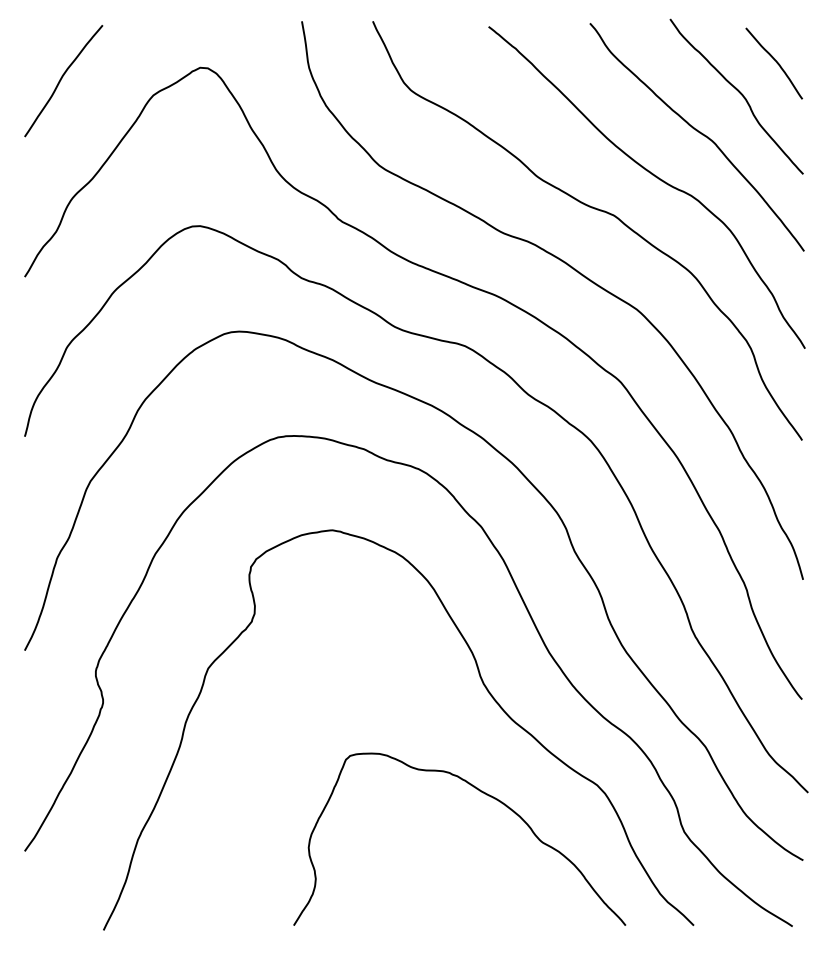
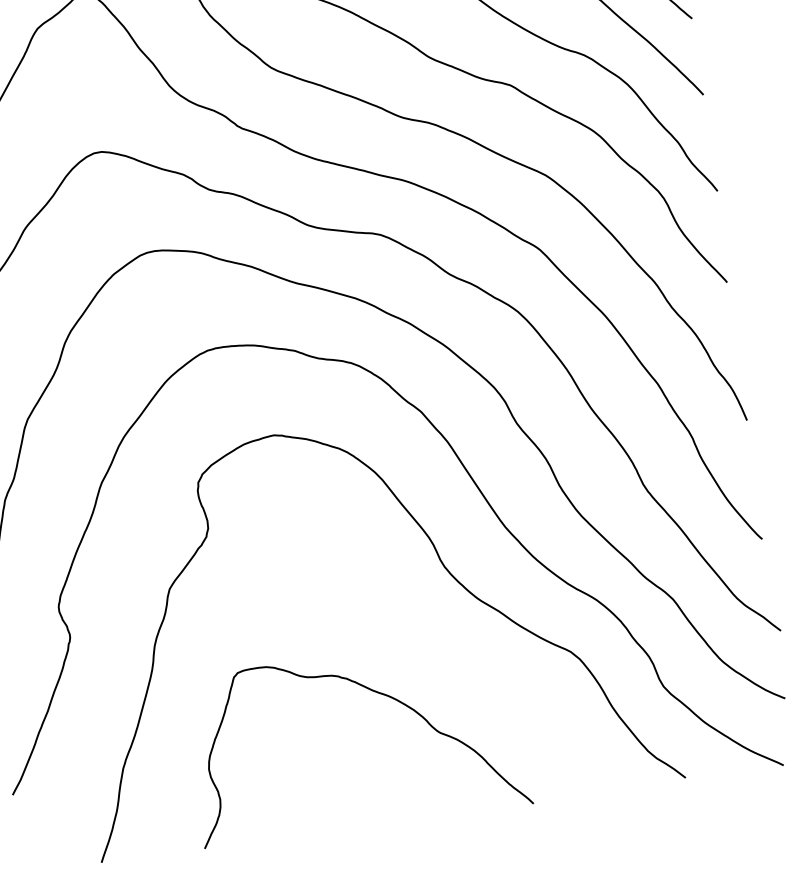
curve: (486, 795) -> (378, 693), moved

